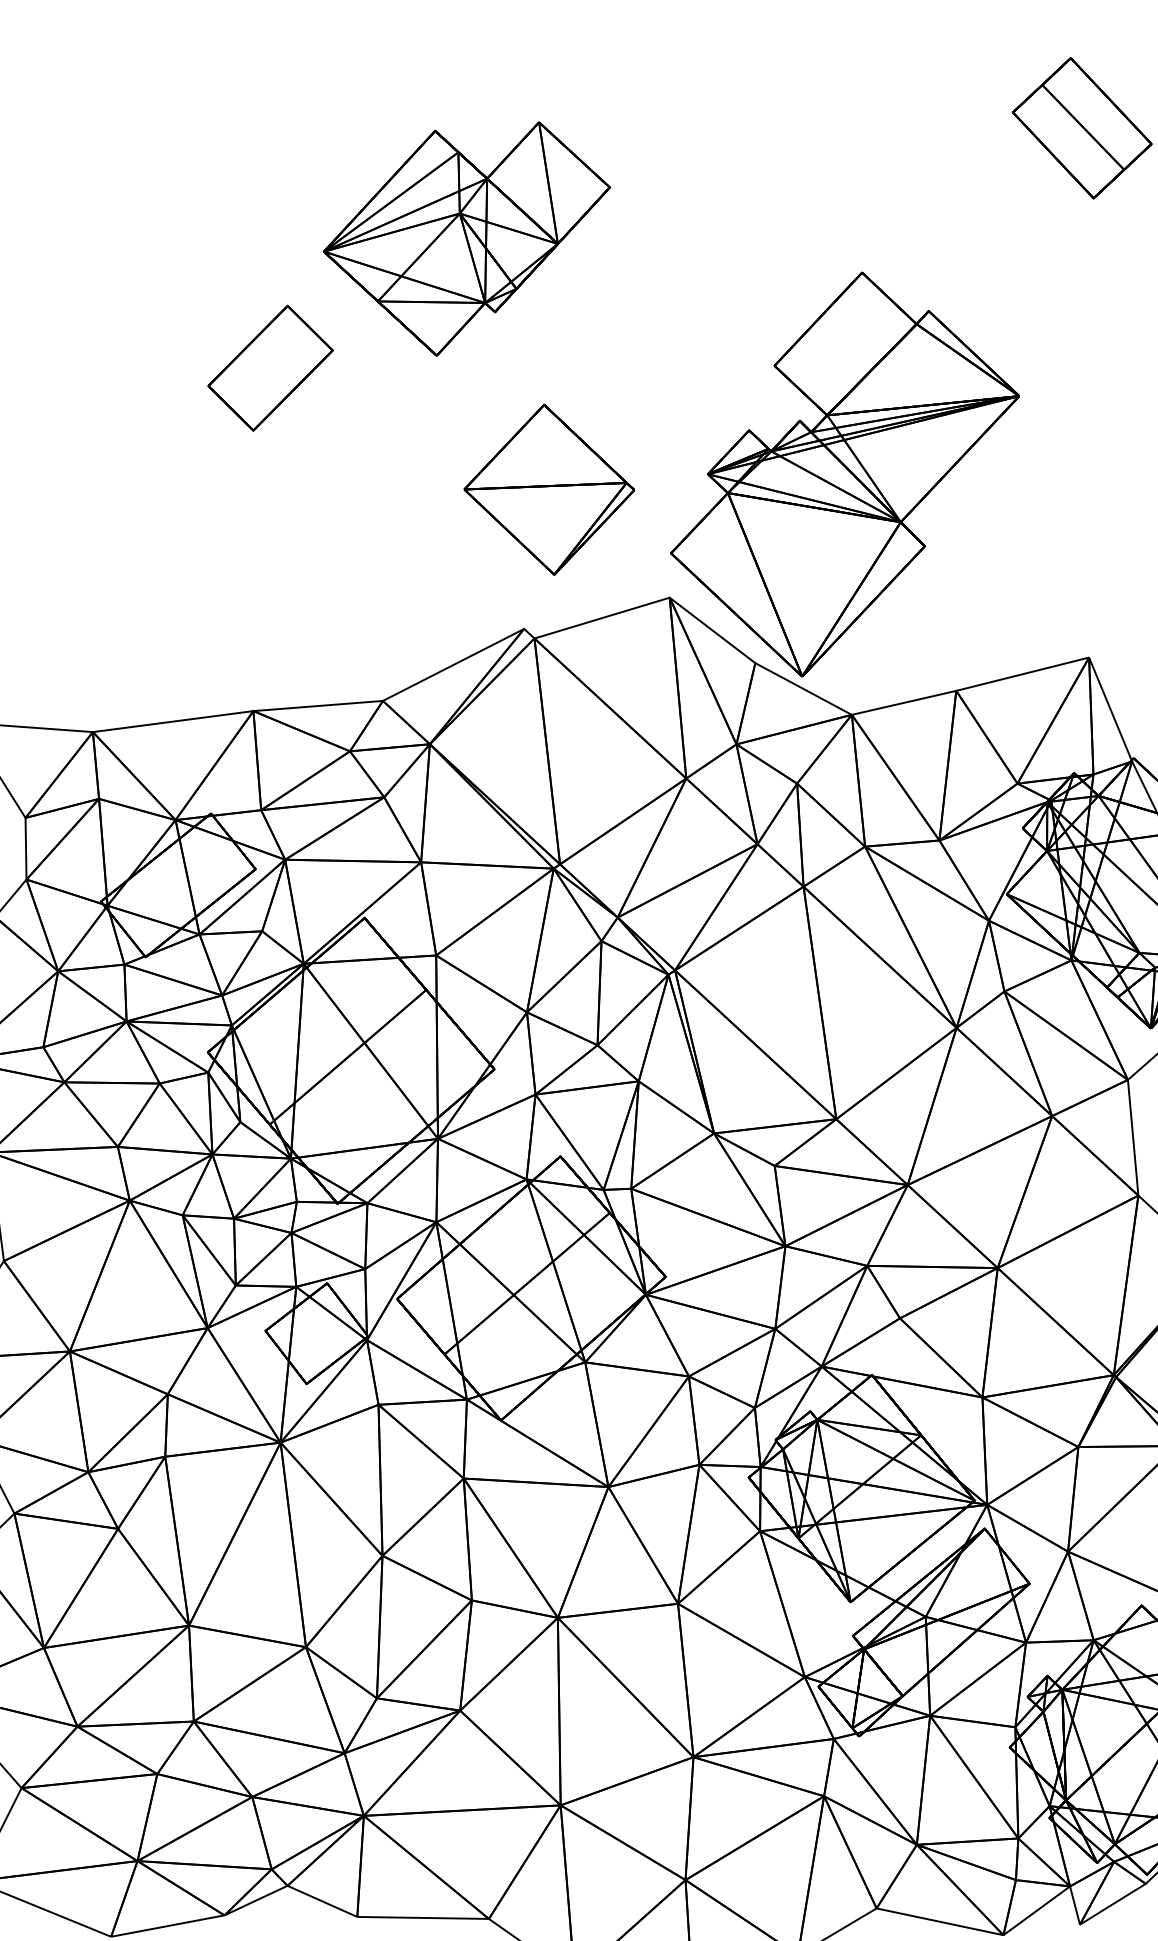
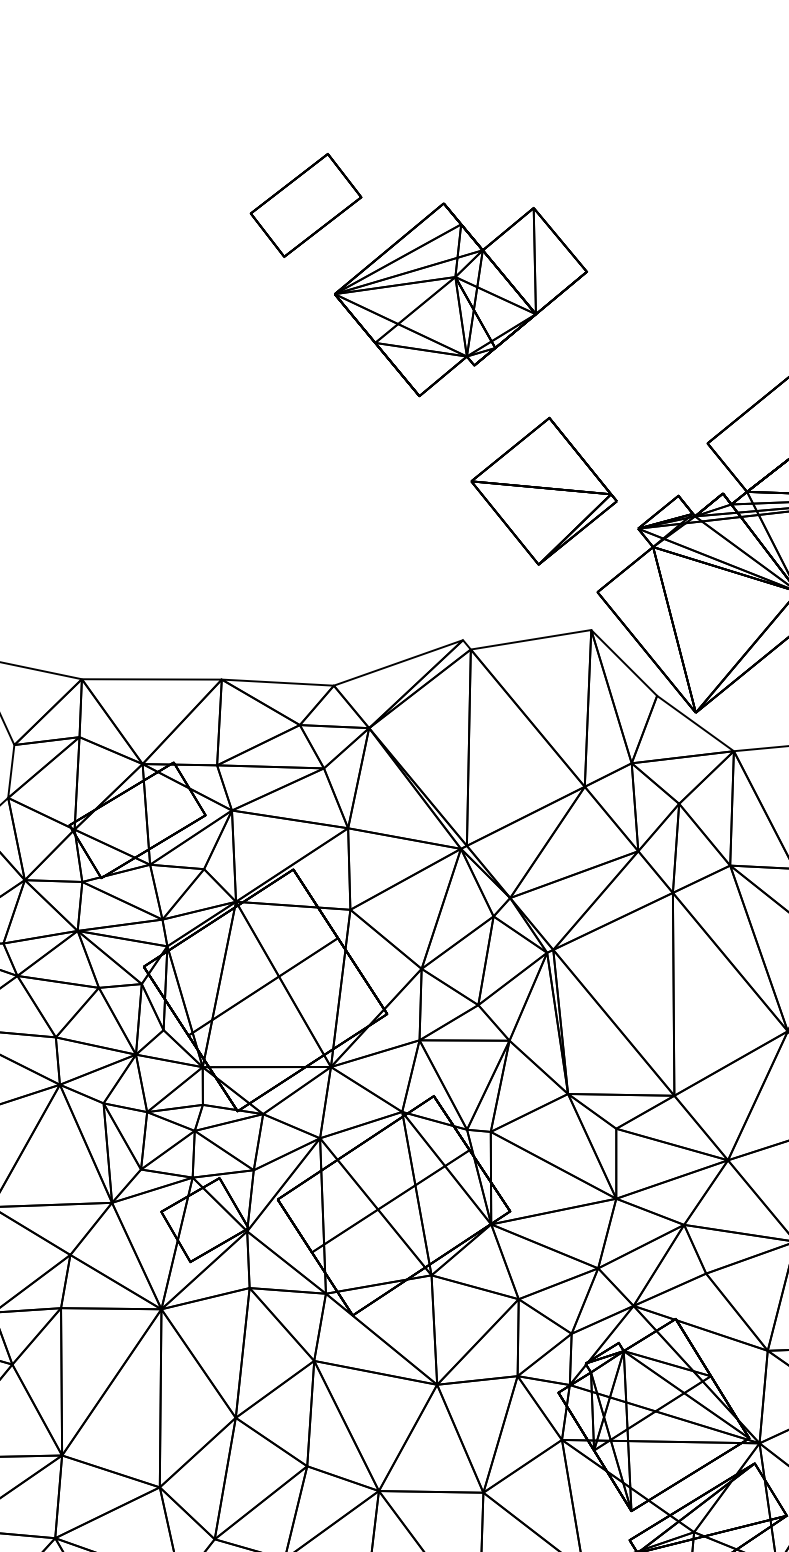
part: (270, 367) -> (306, 204), moved
part: (548, 489) -> (543, 490), moved

